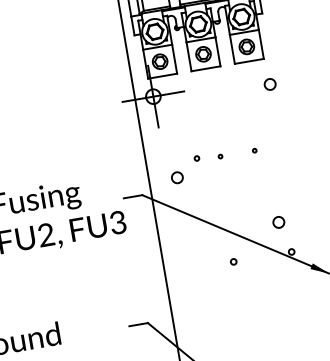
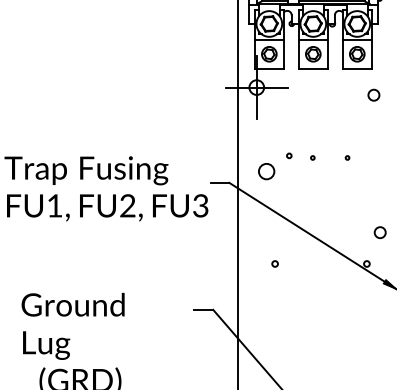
circle: (177, 177) -> (266, 171), size x1.4
circle: (278, 222) -> (379, 232), moved
circle: (233, 261) -> (274, 263), moved

